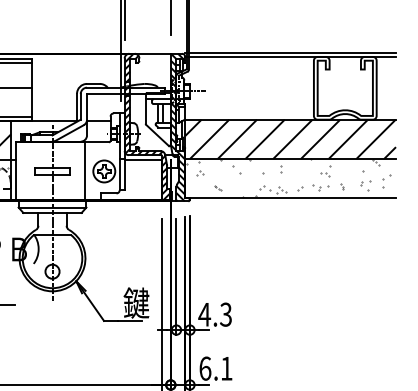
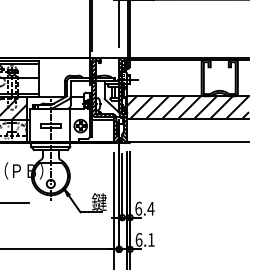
hatch: (287, 177) -> (186, 129), removed
text: (214, 314) -> (144, 208), 4.3 -> 6.4

